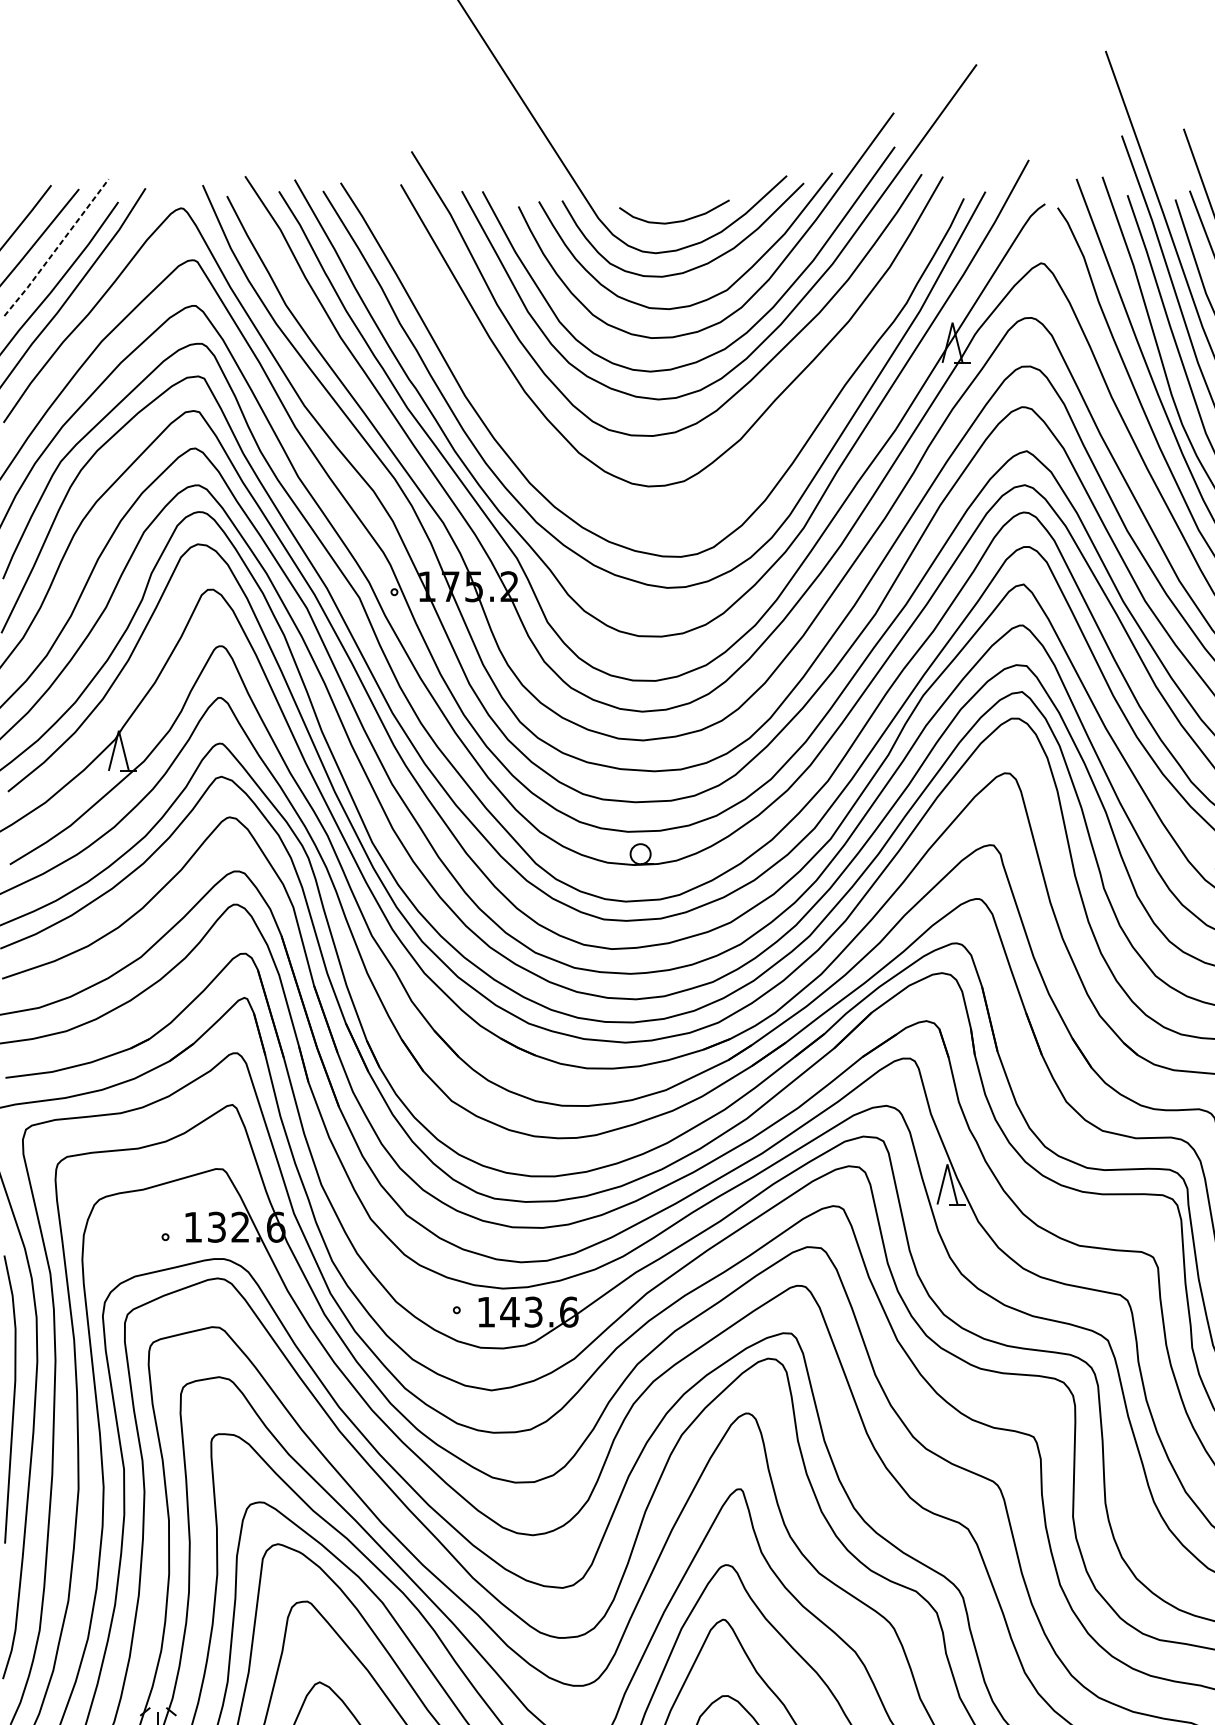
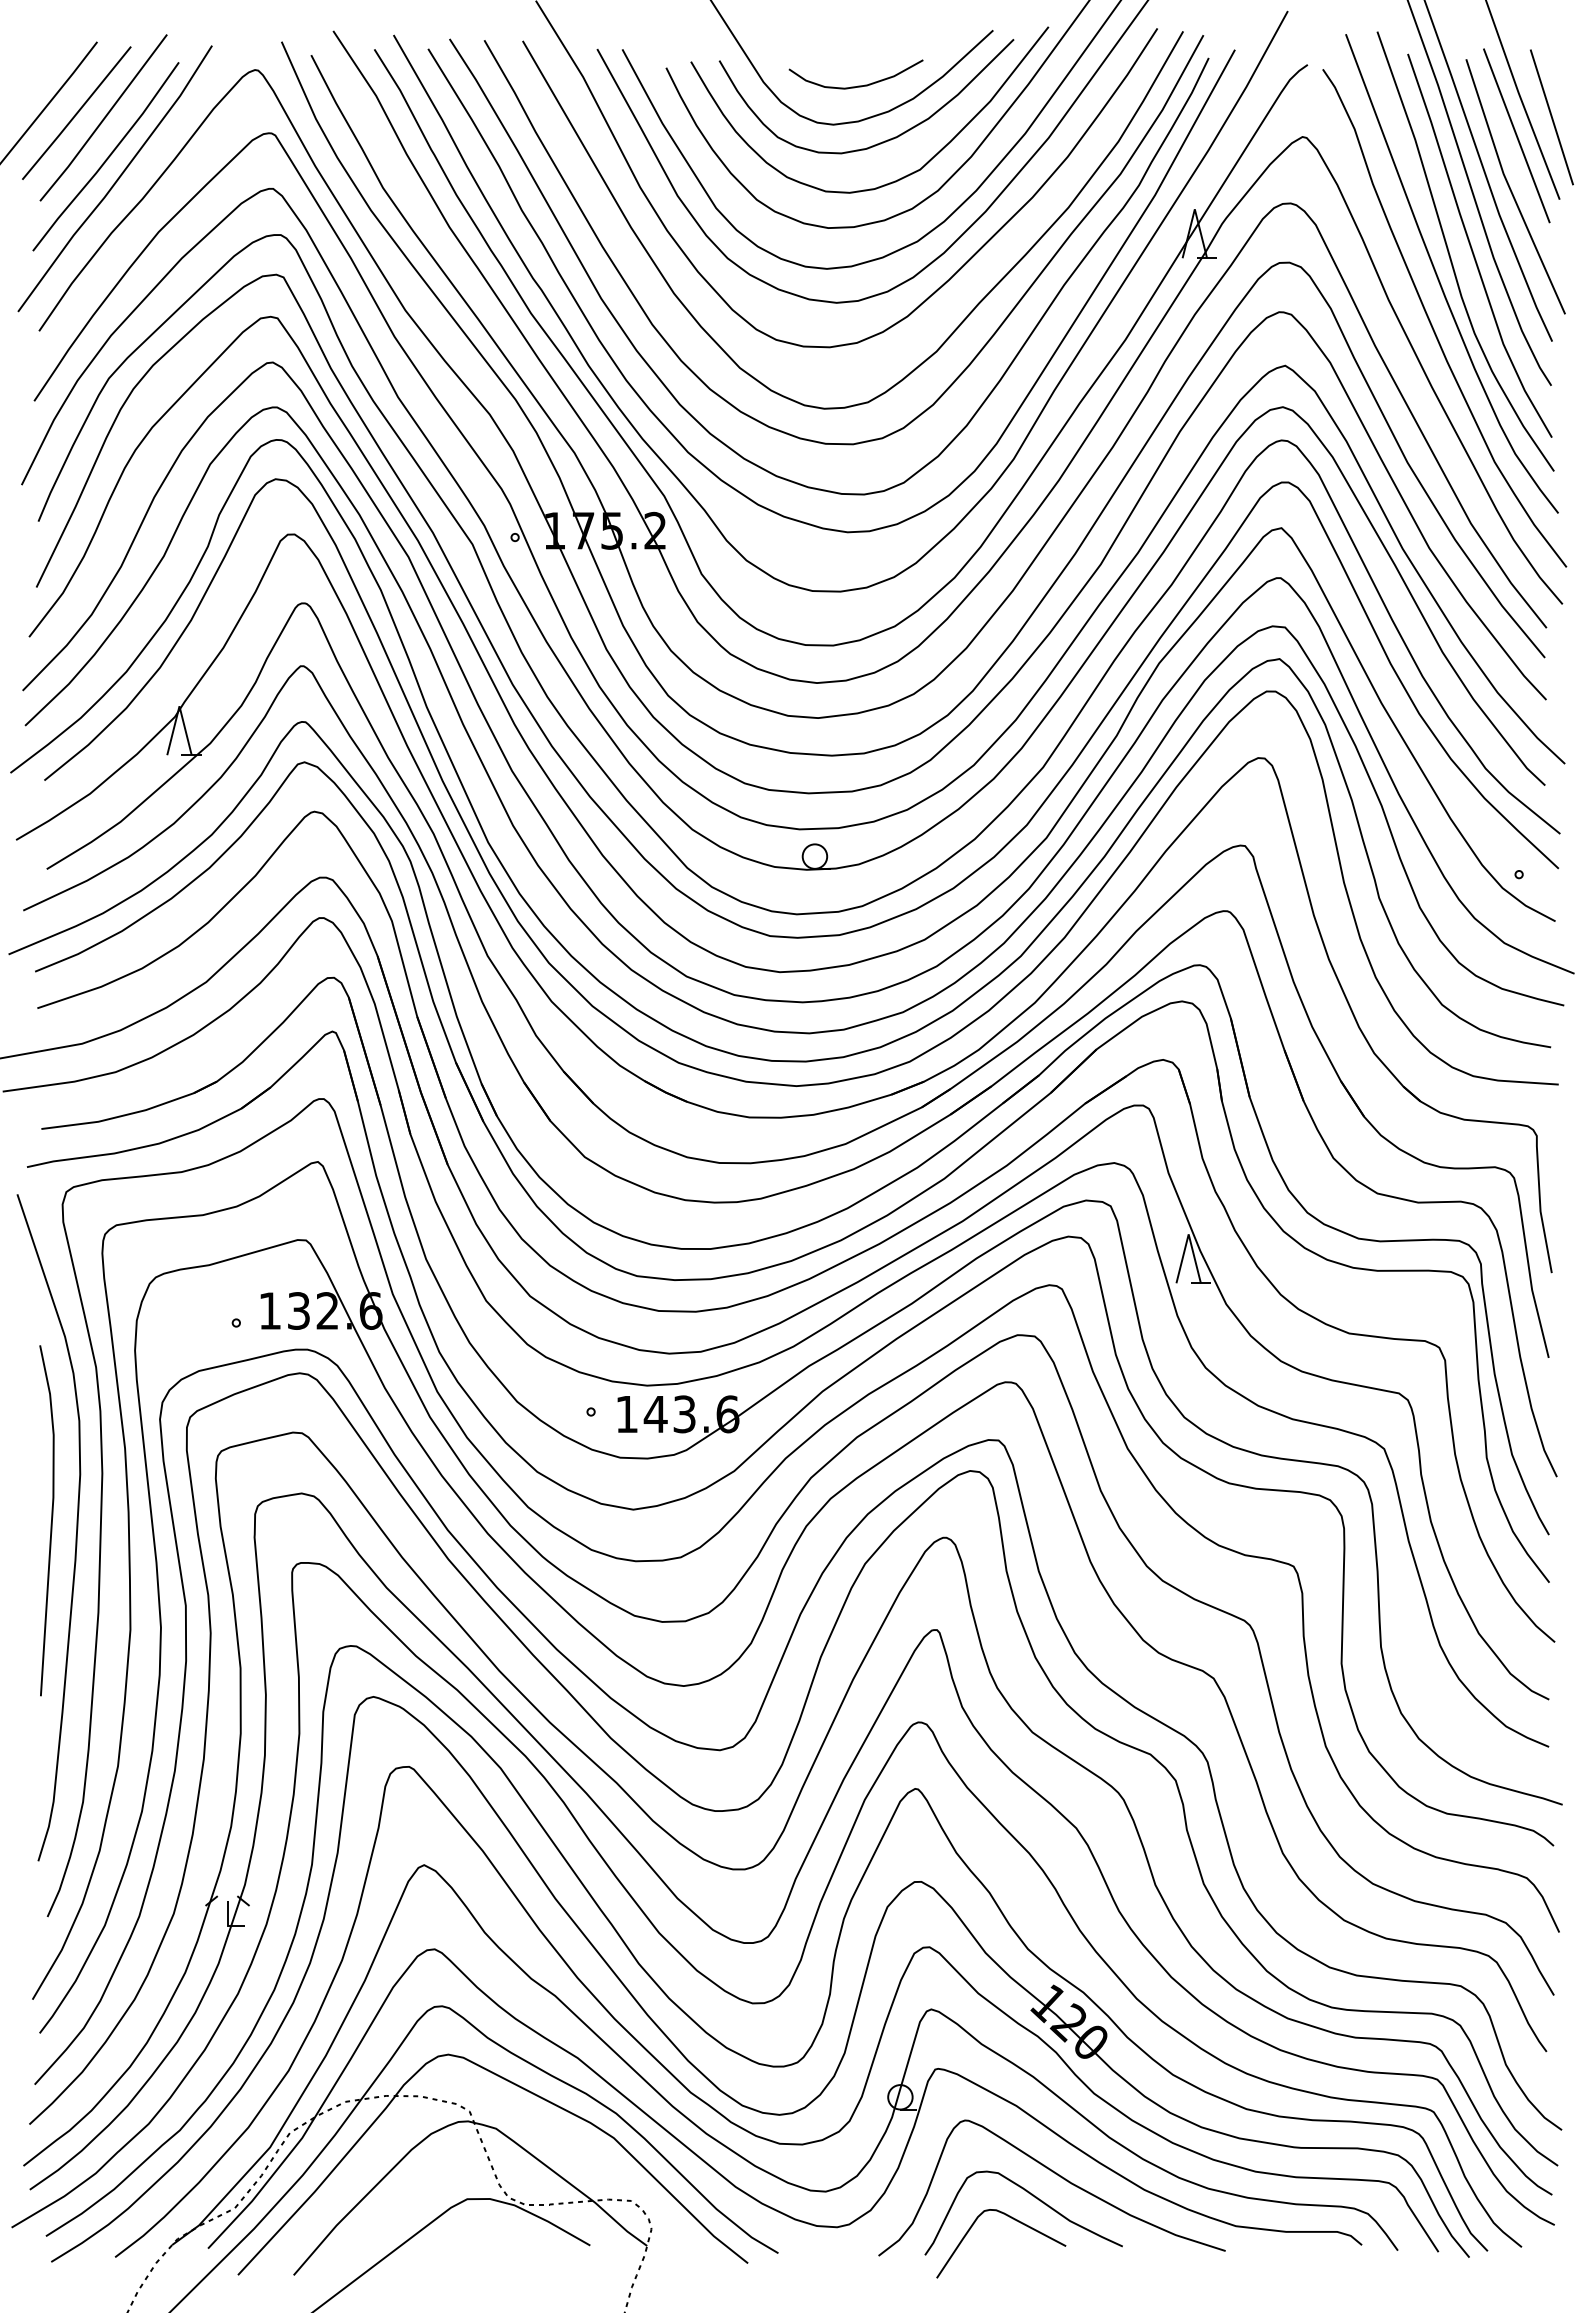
line: (57, 248) -> (104, 118), dashed -> solid
curve: (775, 438) -> (979, 350), added

